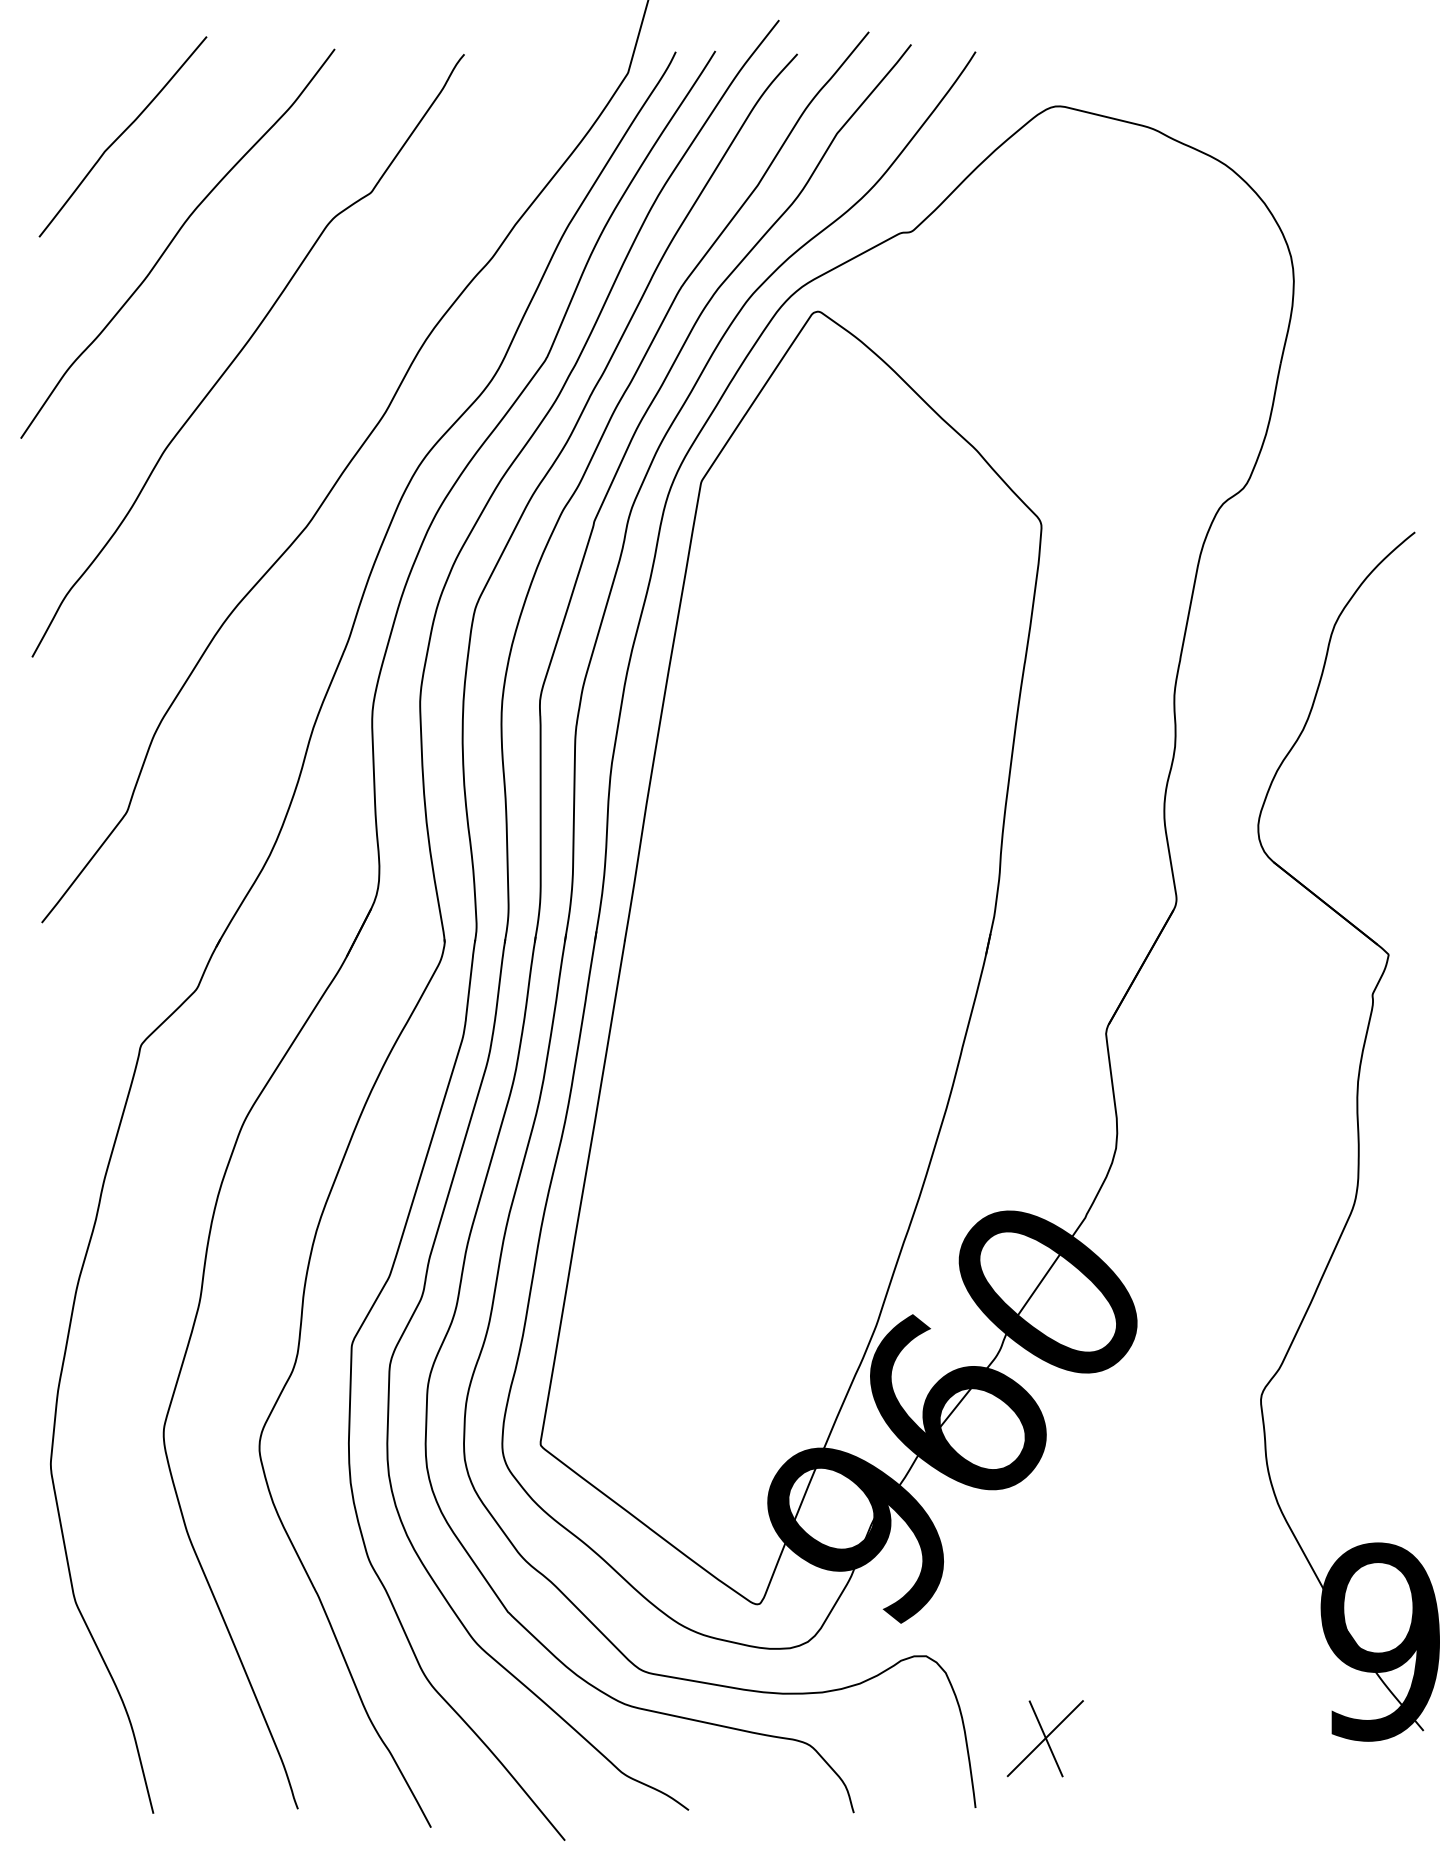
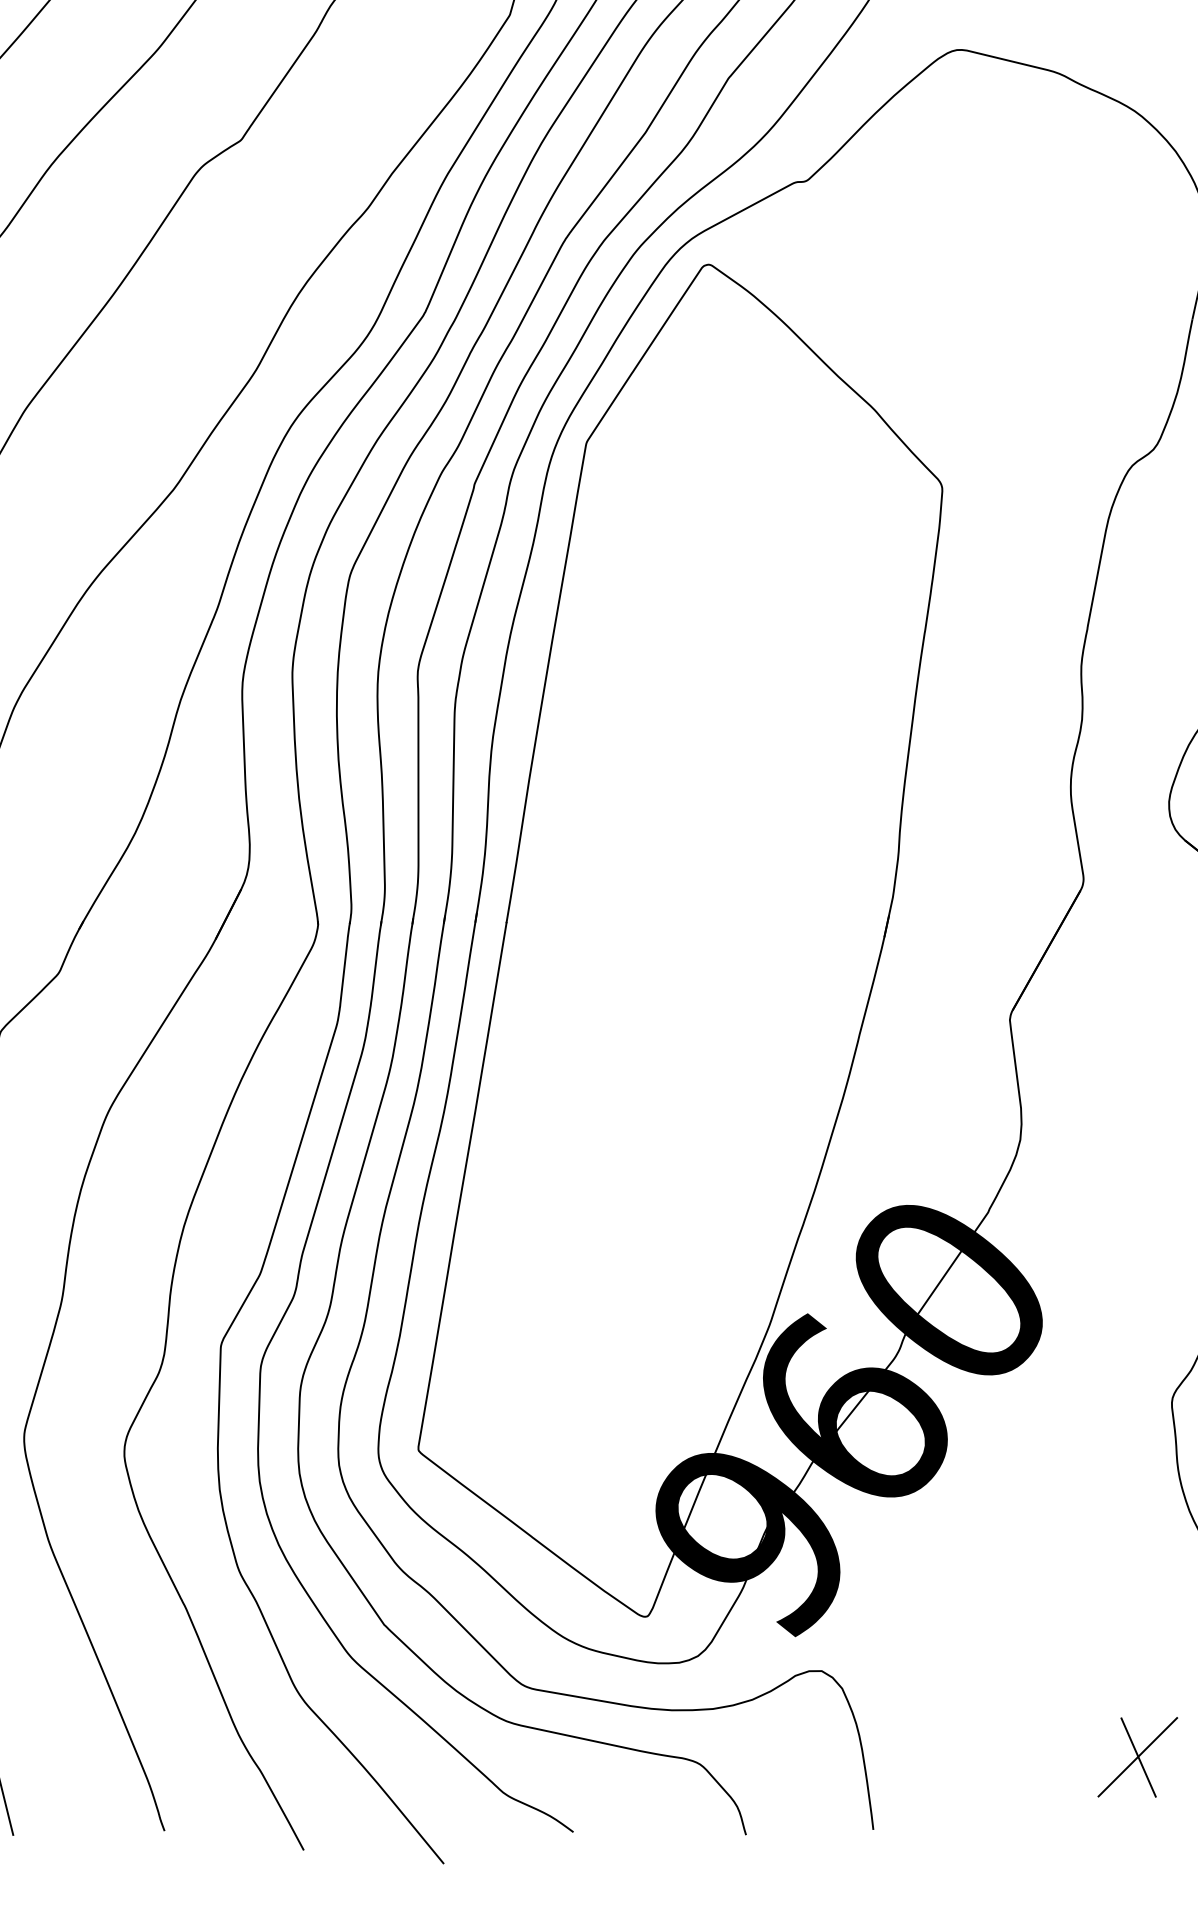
part: (1044, 1738) -> (1136, 1757), moved

